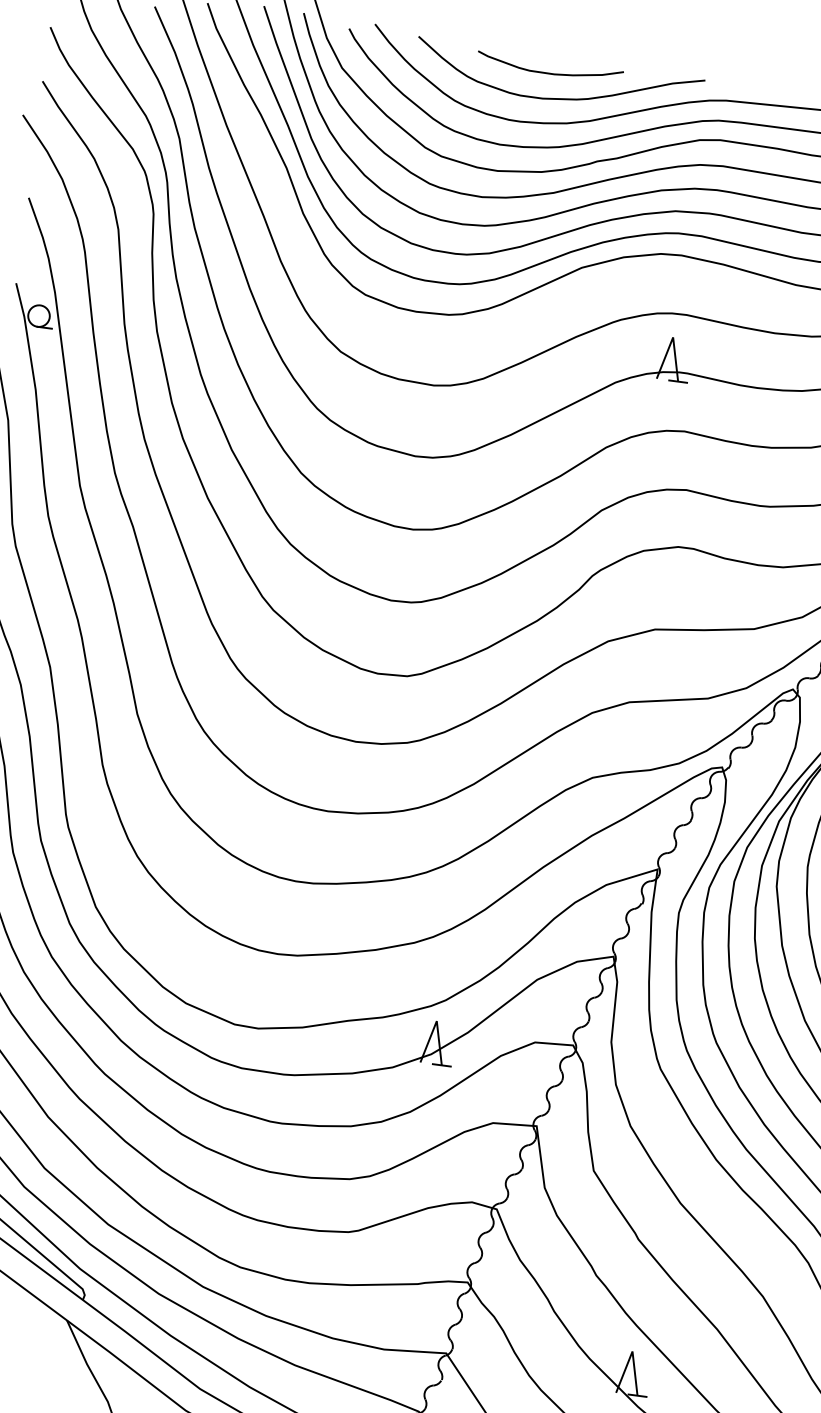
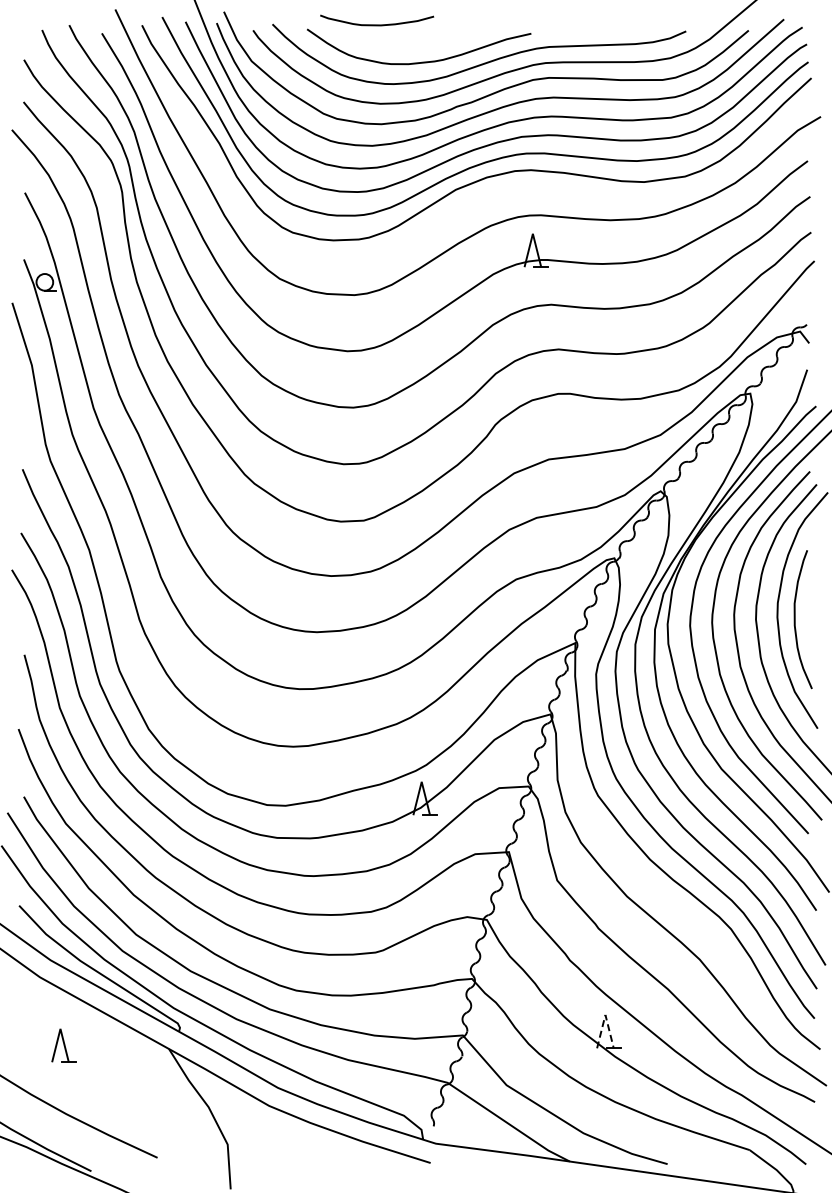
curve: (550, 72) -> (377, 24), moved
line: (632, 1350) -> (605, 1014), solid -> dashed

